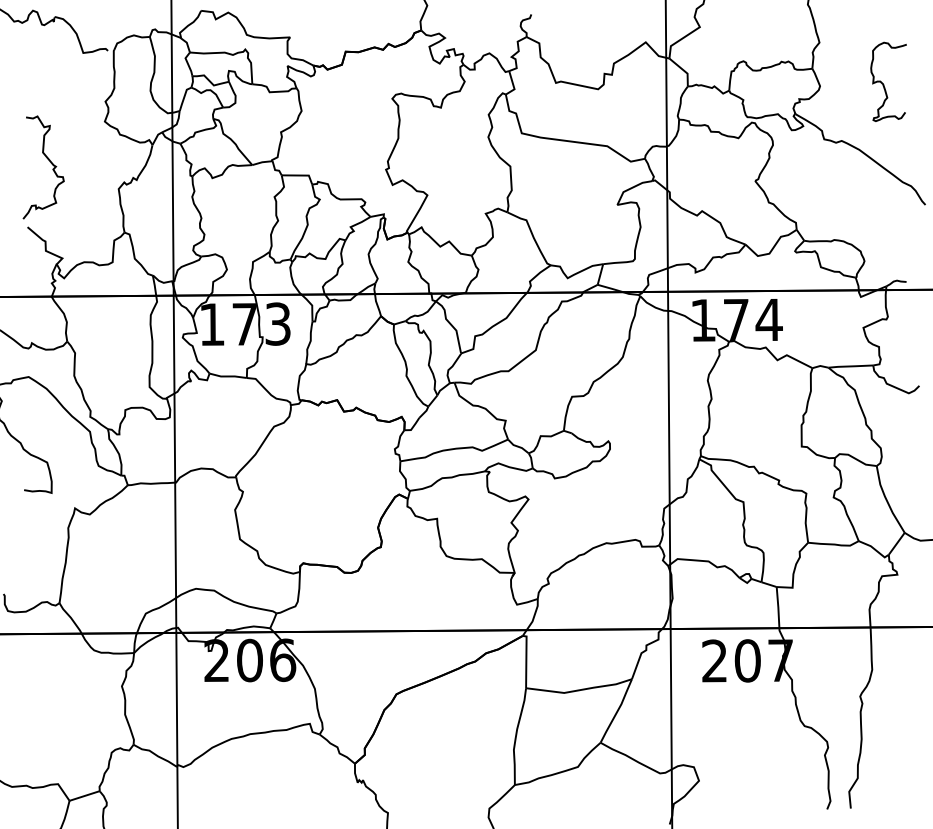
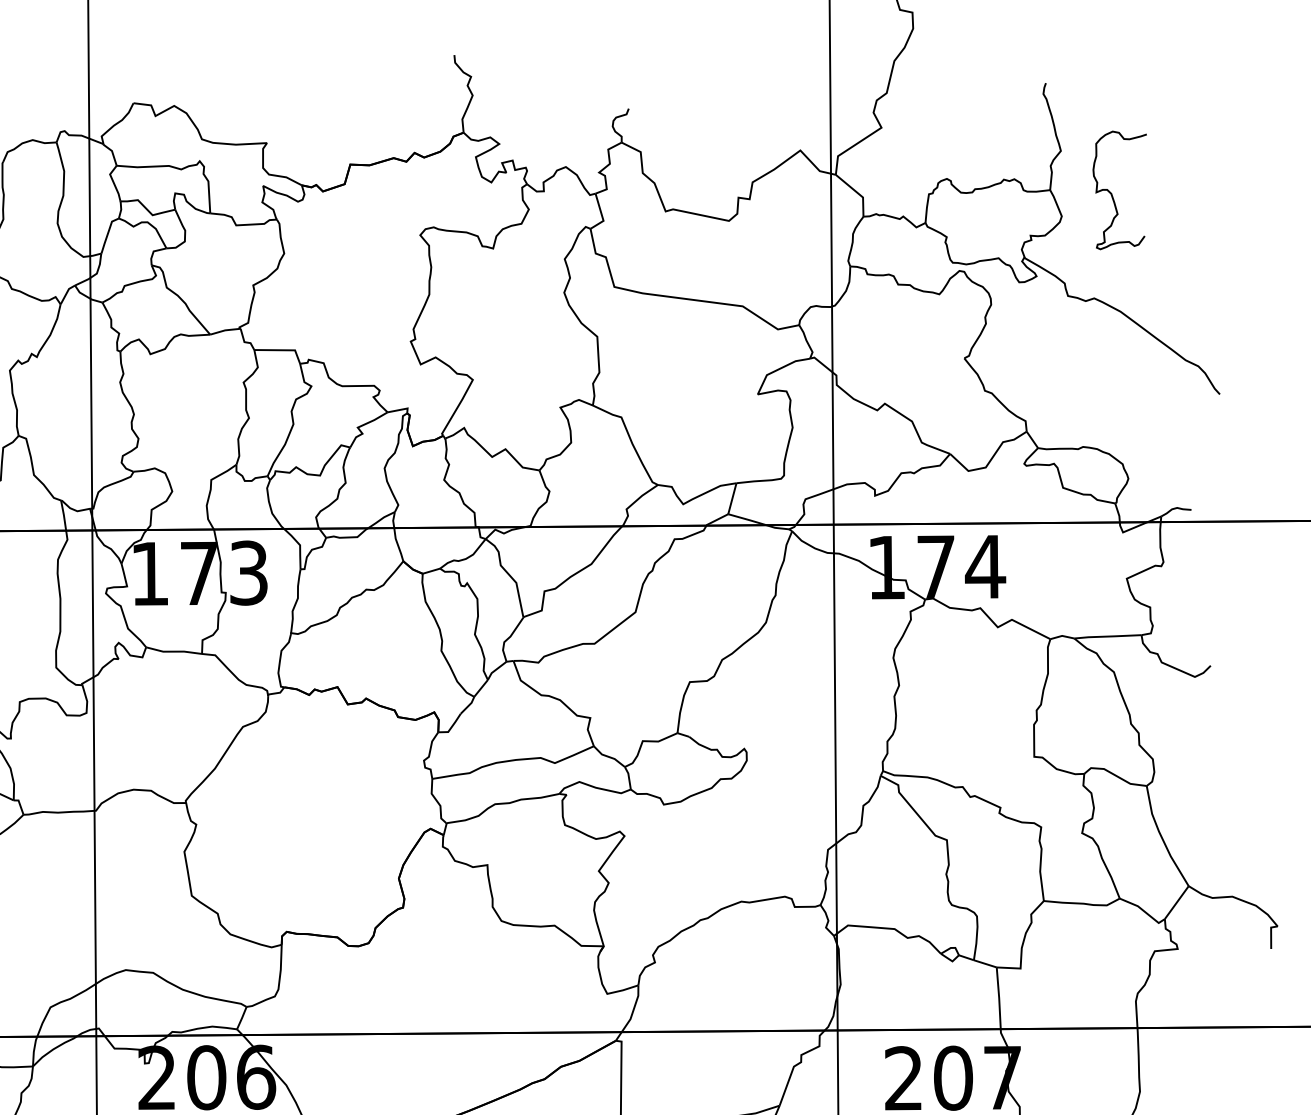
curve: (884, 84) -> (1113, 194), moved

